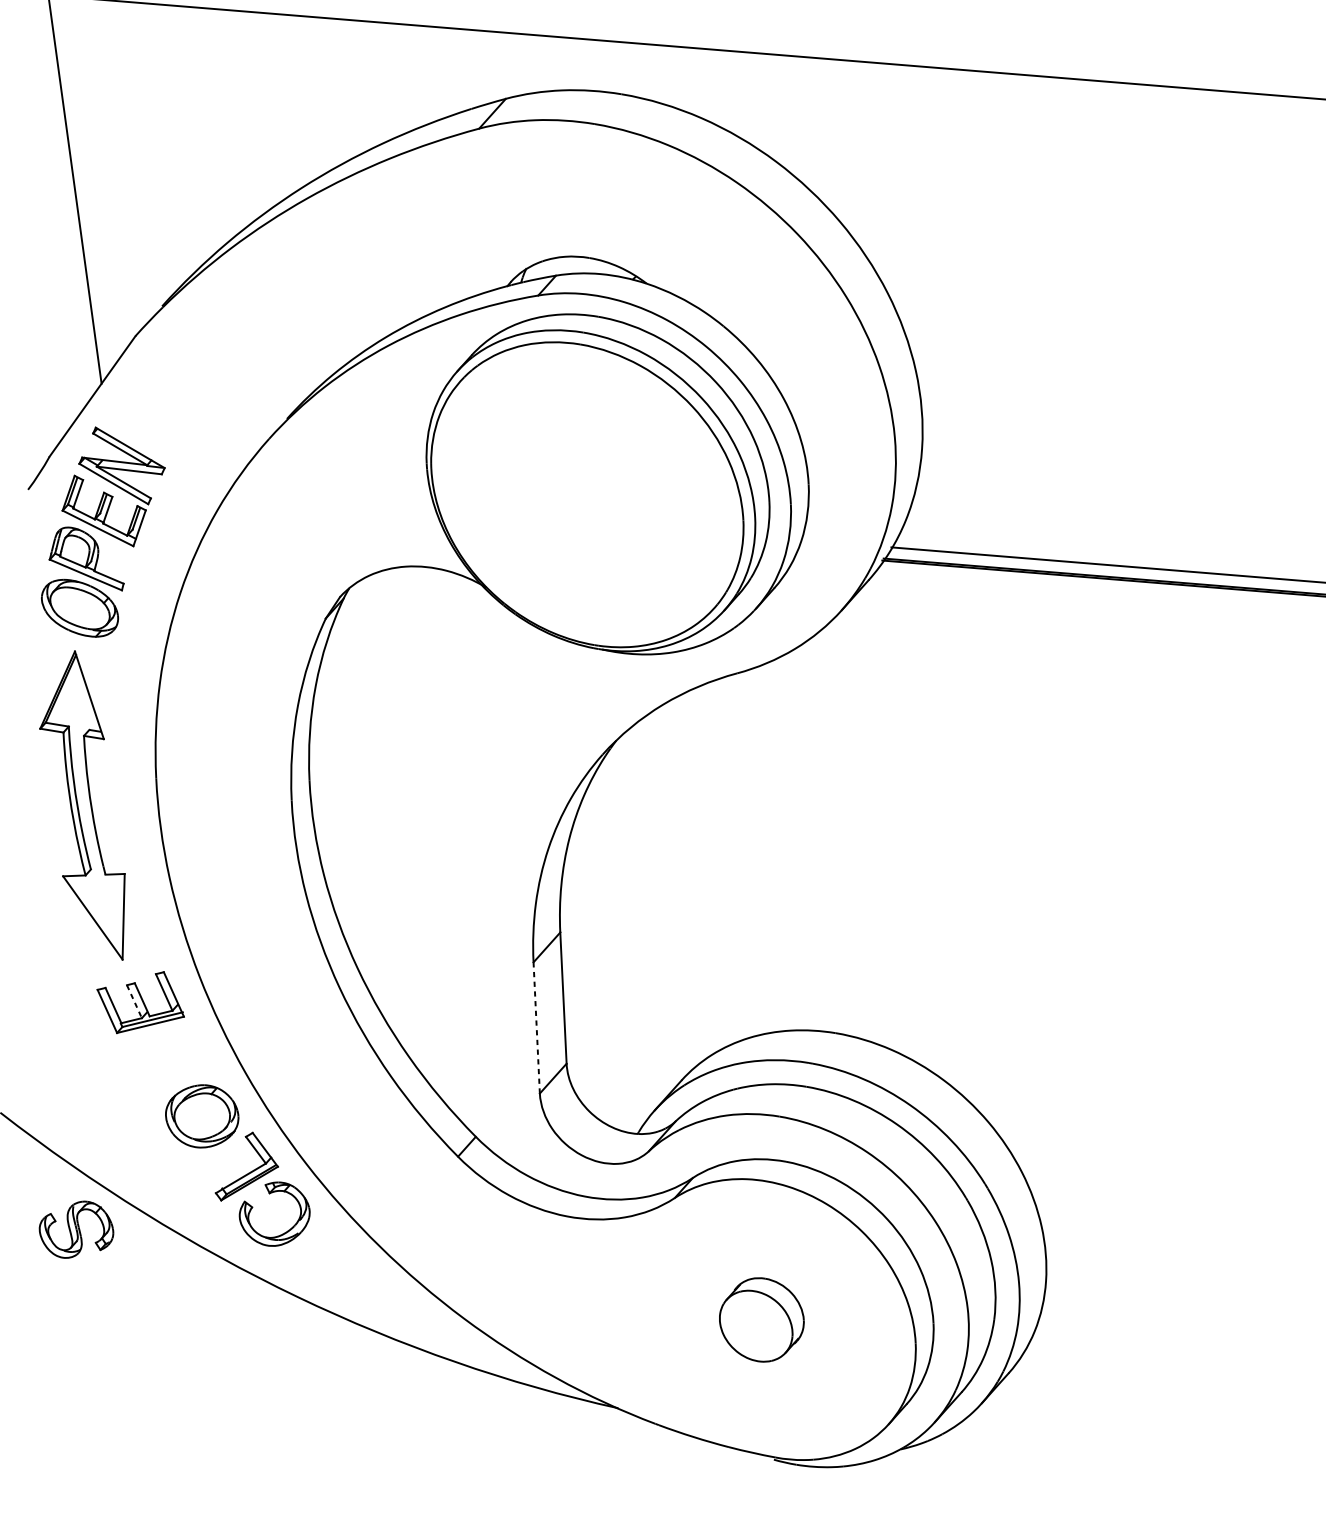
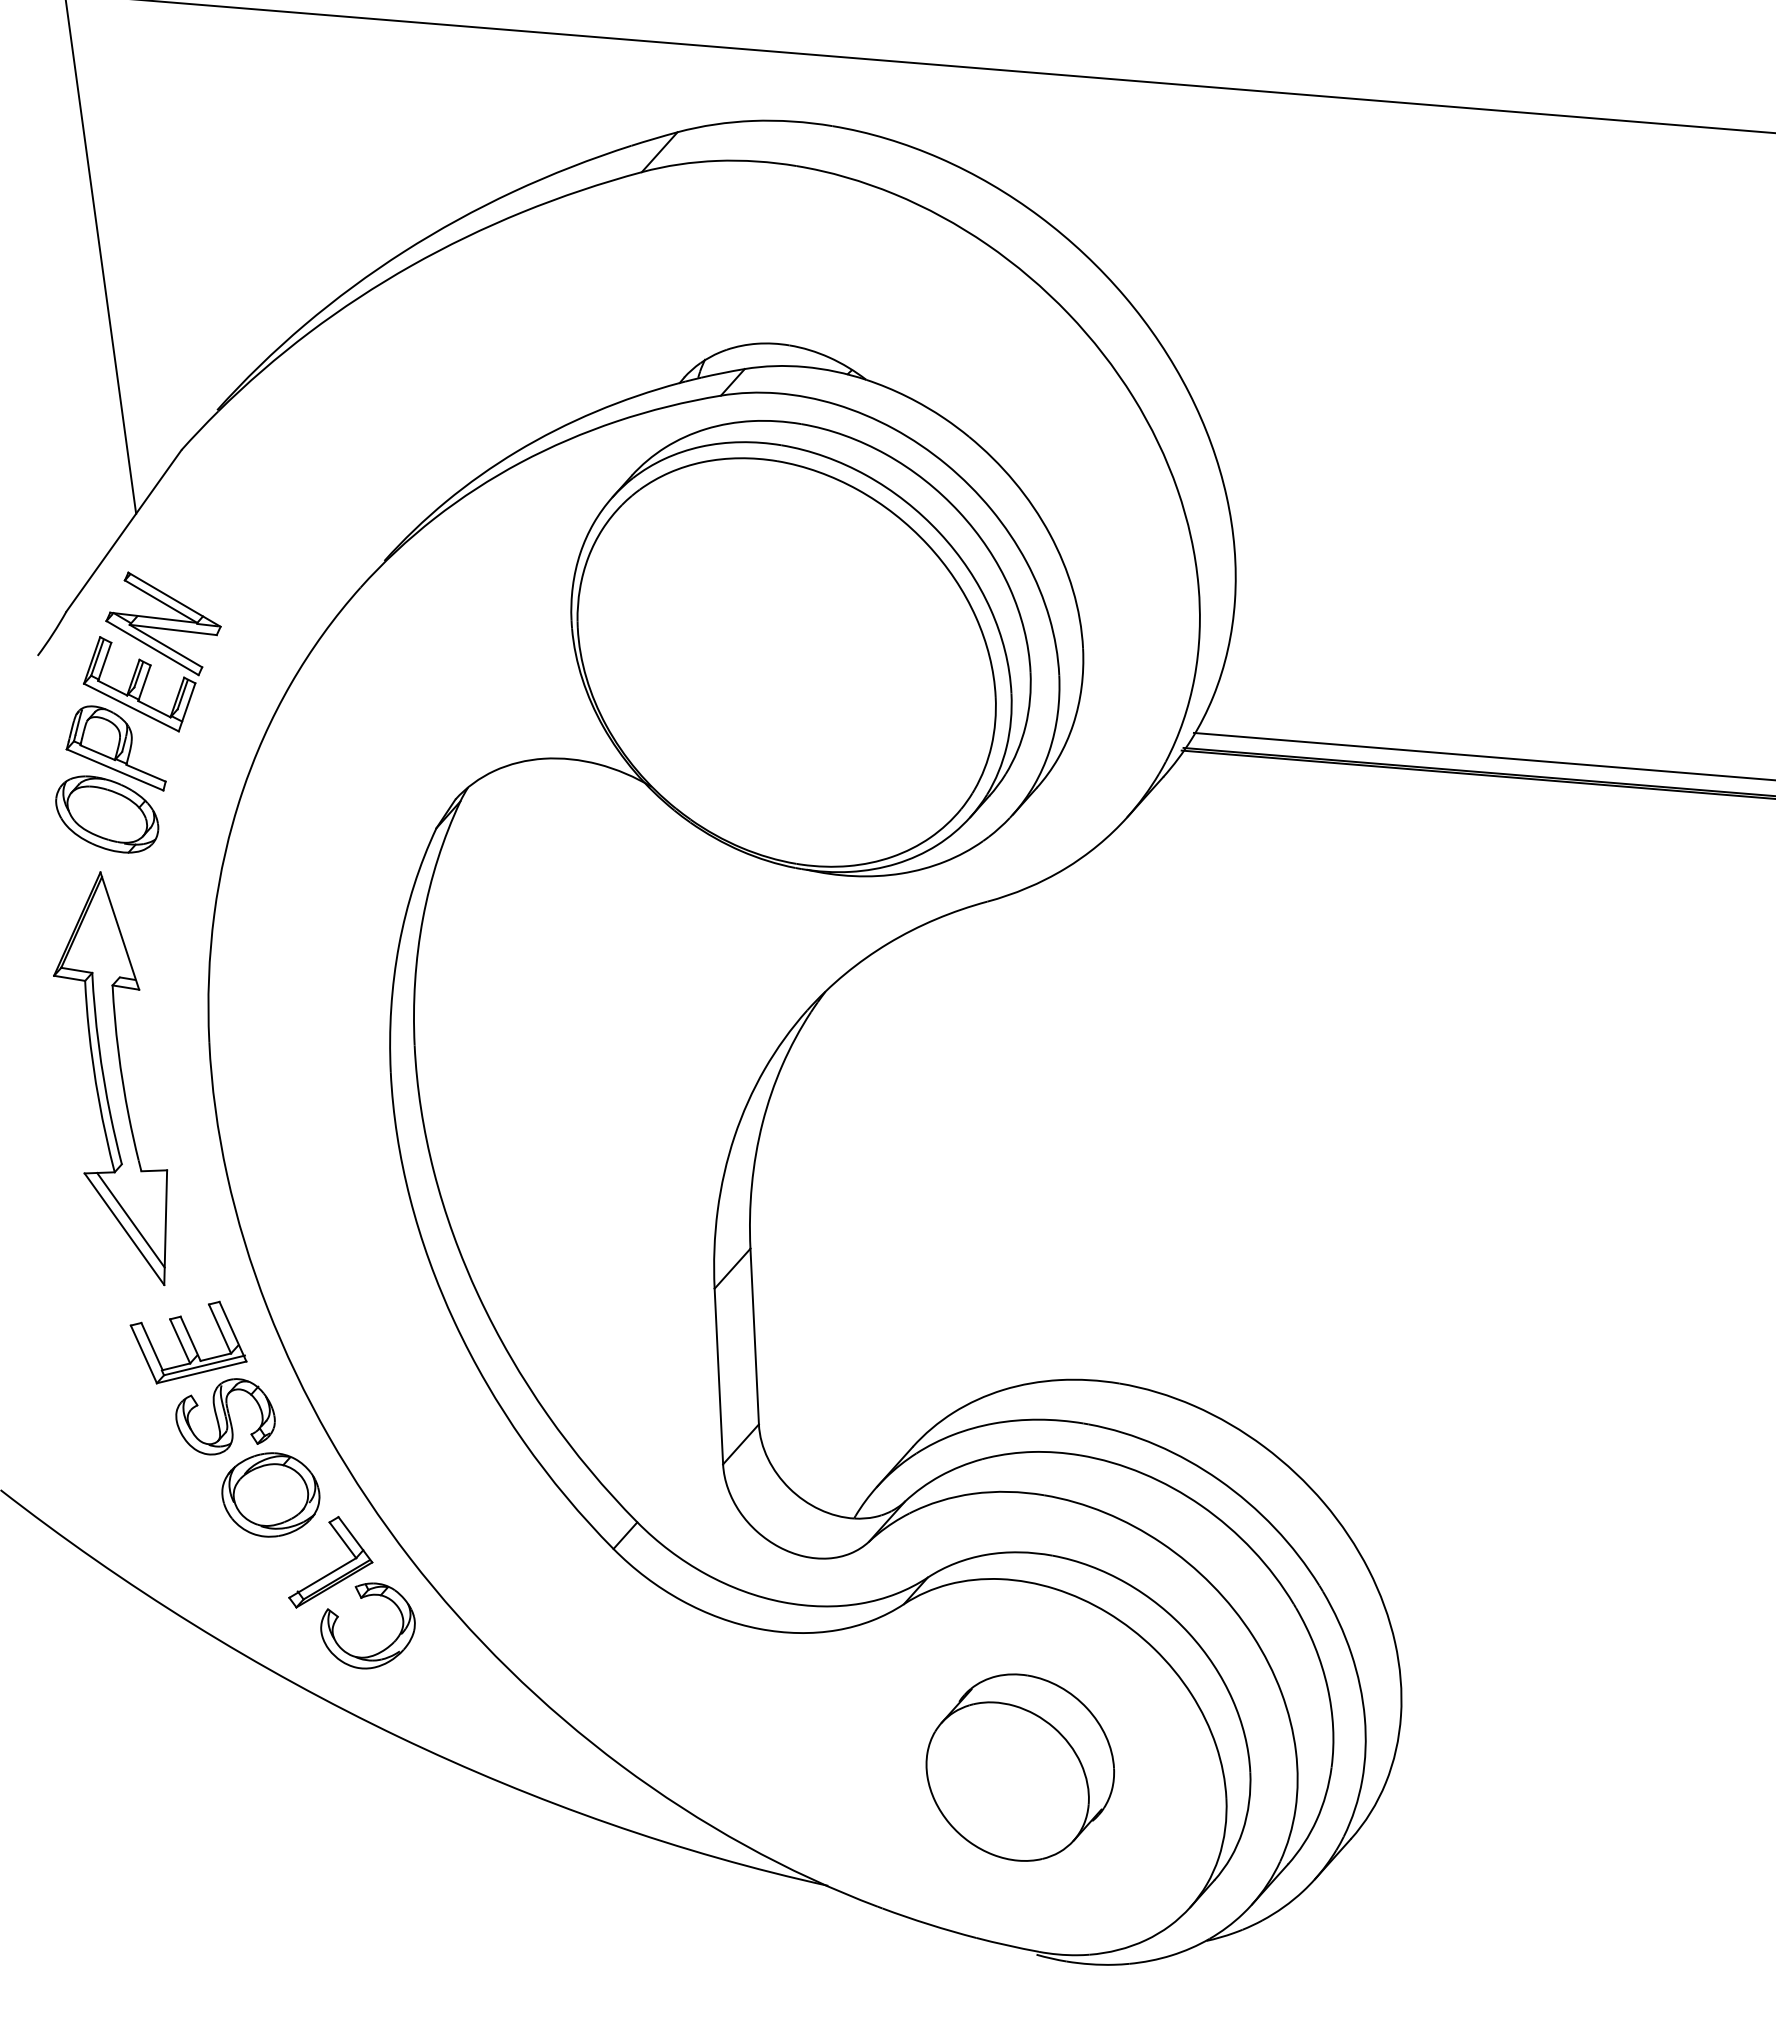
line: (97, 910) -> (130, 1219), added
line: (134, 1001) -> (180, 1341), dashed -> solid
line: (536, 1027) -> (718, 1376), dashed -> solid
part: (76, 1229) -> (225, 1416), moved
part: (761, 1319) -> (1020, 1767), size x1.67

